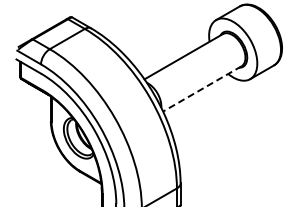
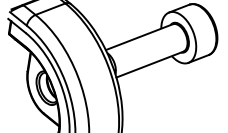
line: (201, 89) -> (149, 64), dashed -> solid

